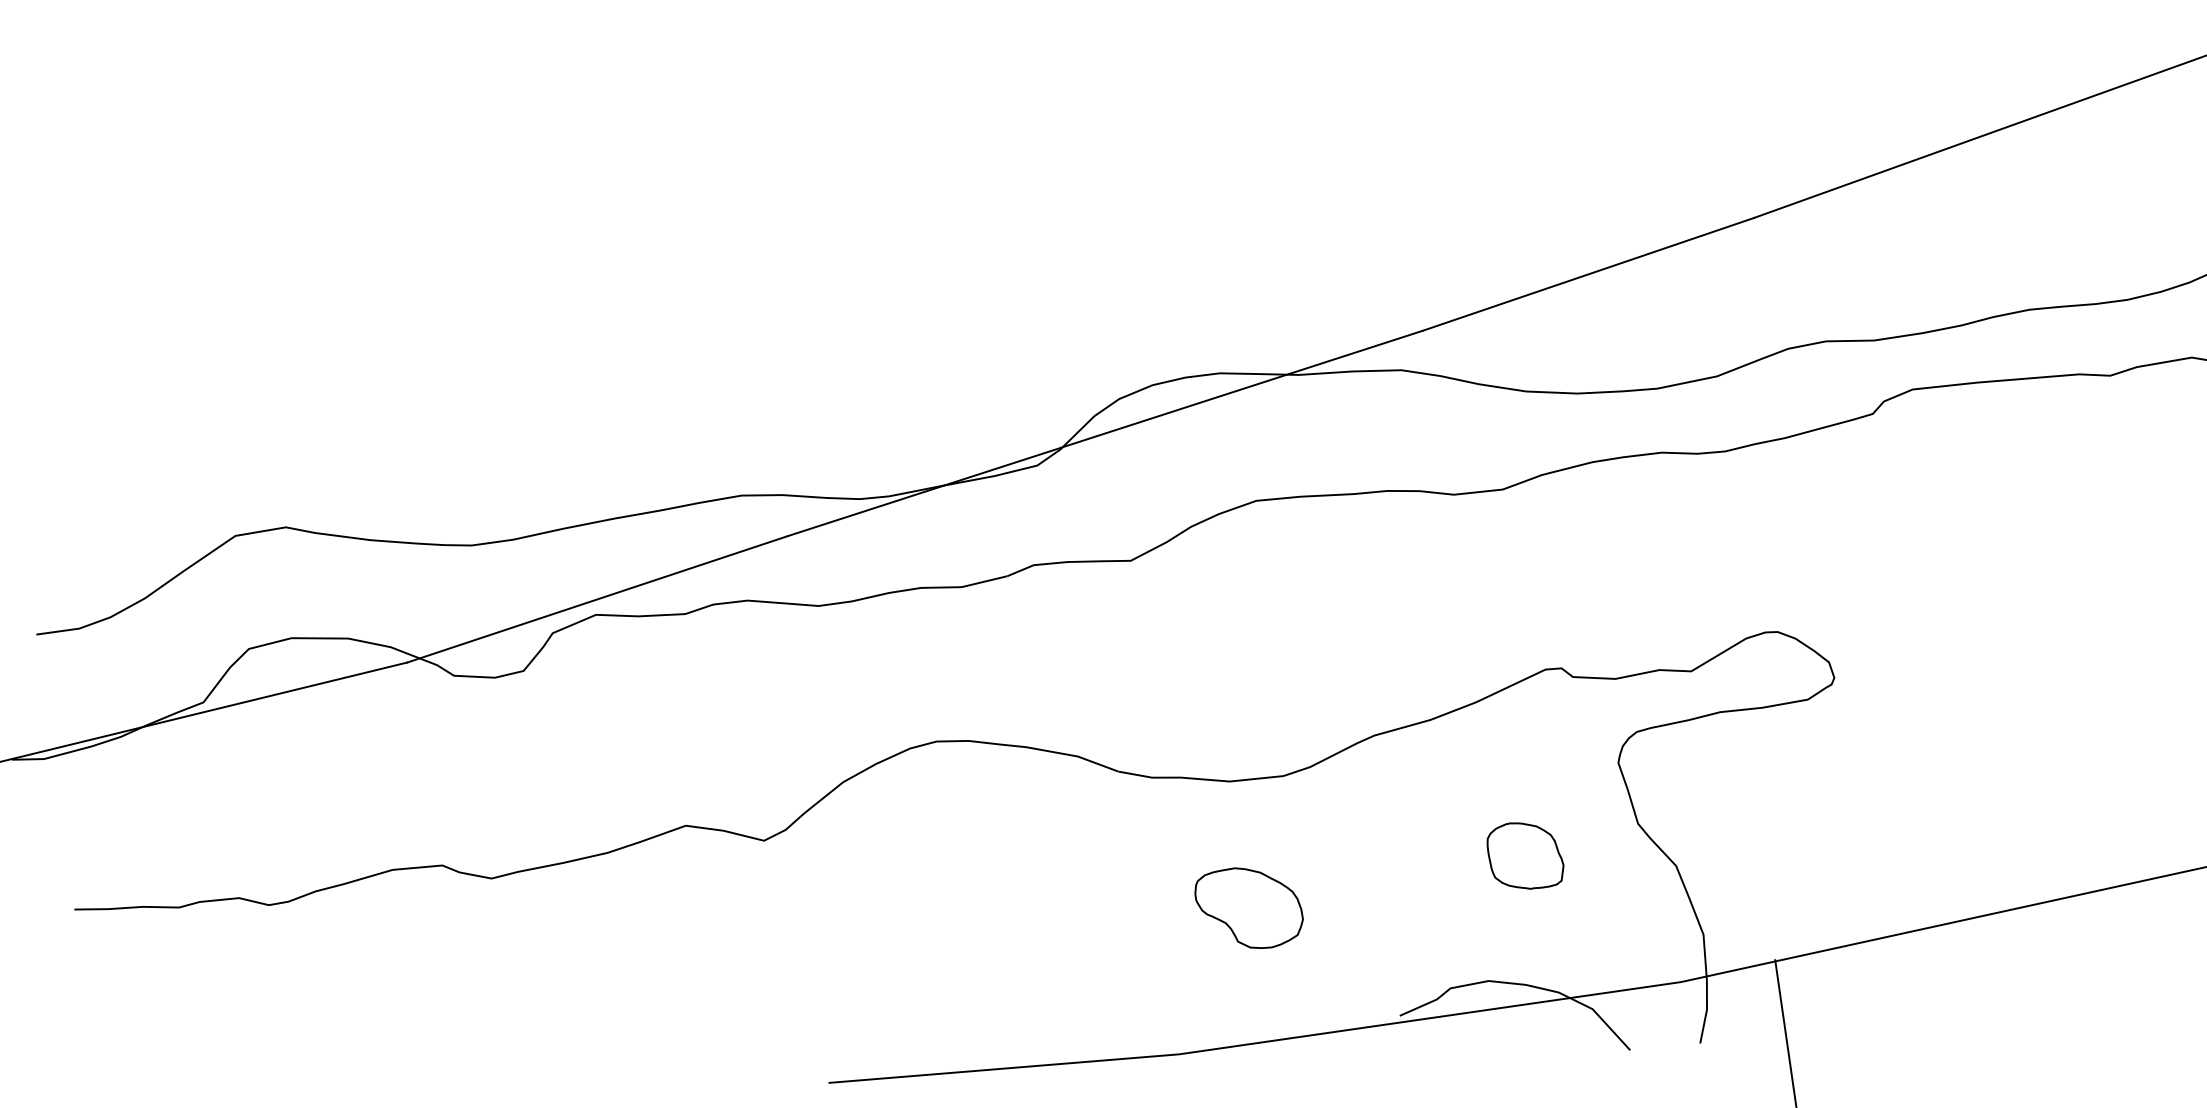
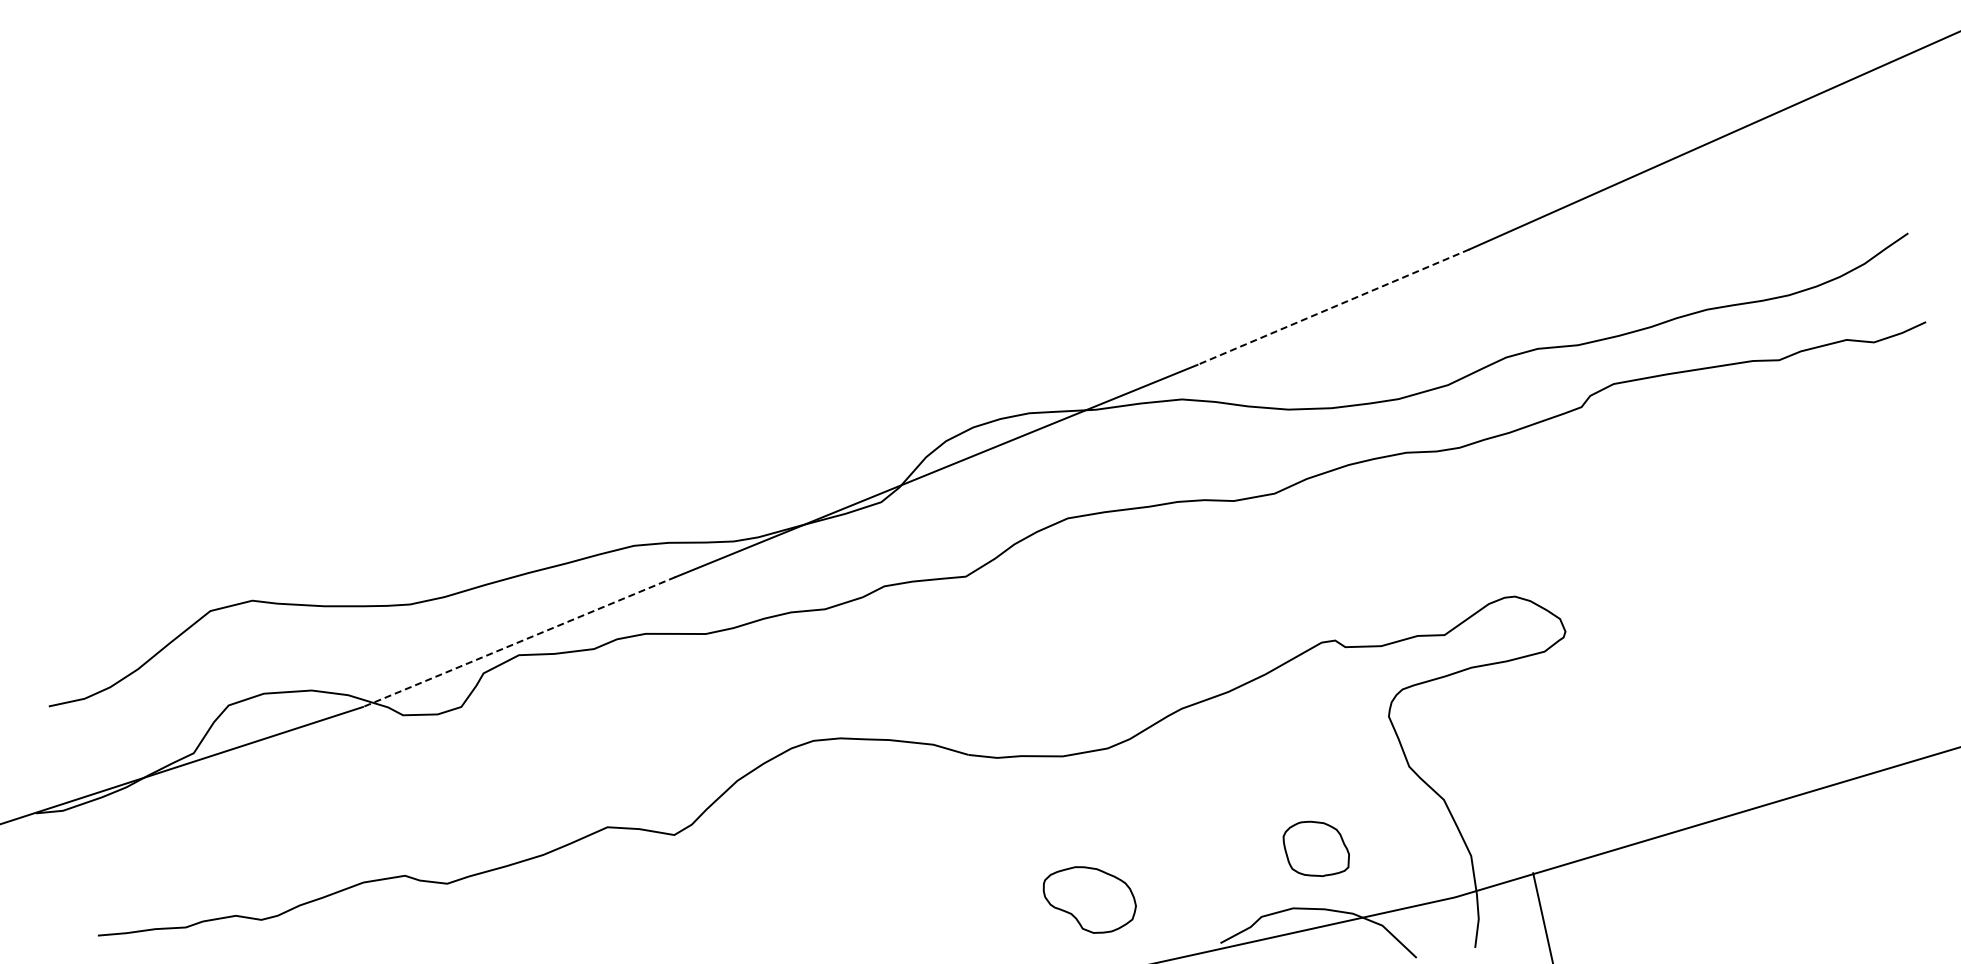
line: (1588, 274) -> (1333, 307), solid -> dashed
line: (596, 599) -> (518, 642), solid -> dashed
part: (1524, 855) -> (1315, 848), moved
part: (1248, 907) -> (1089, 899), moved

